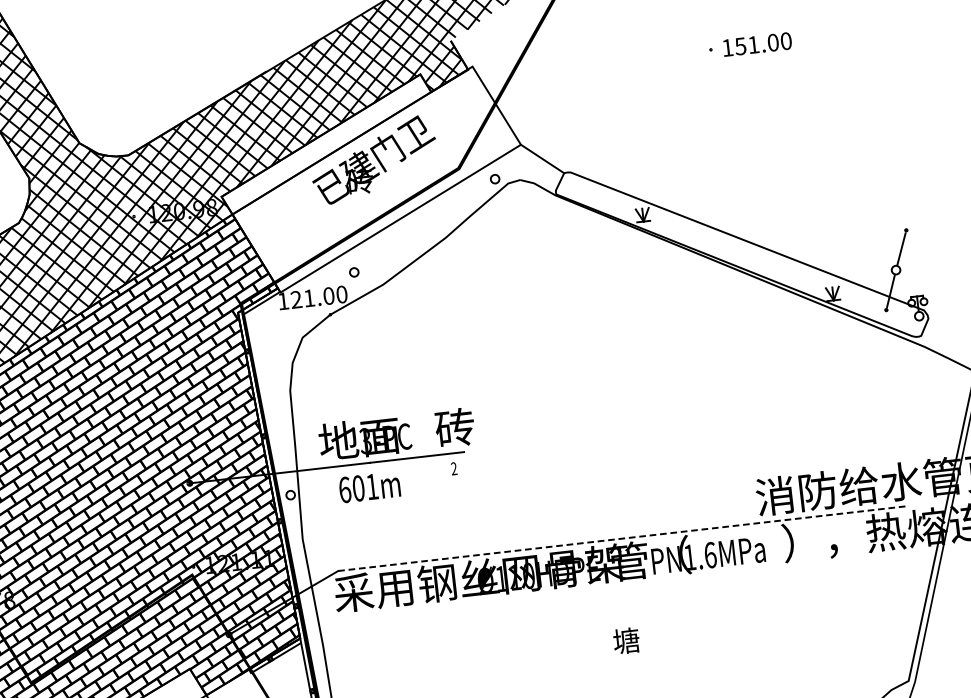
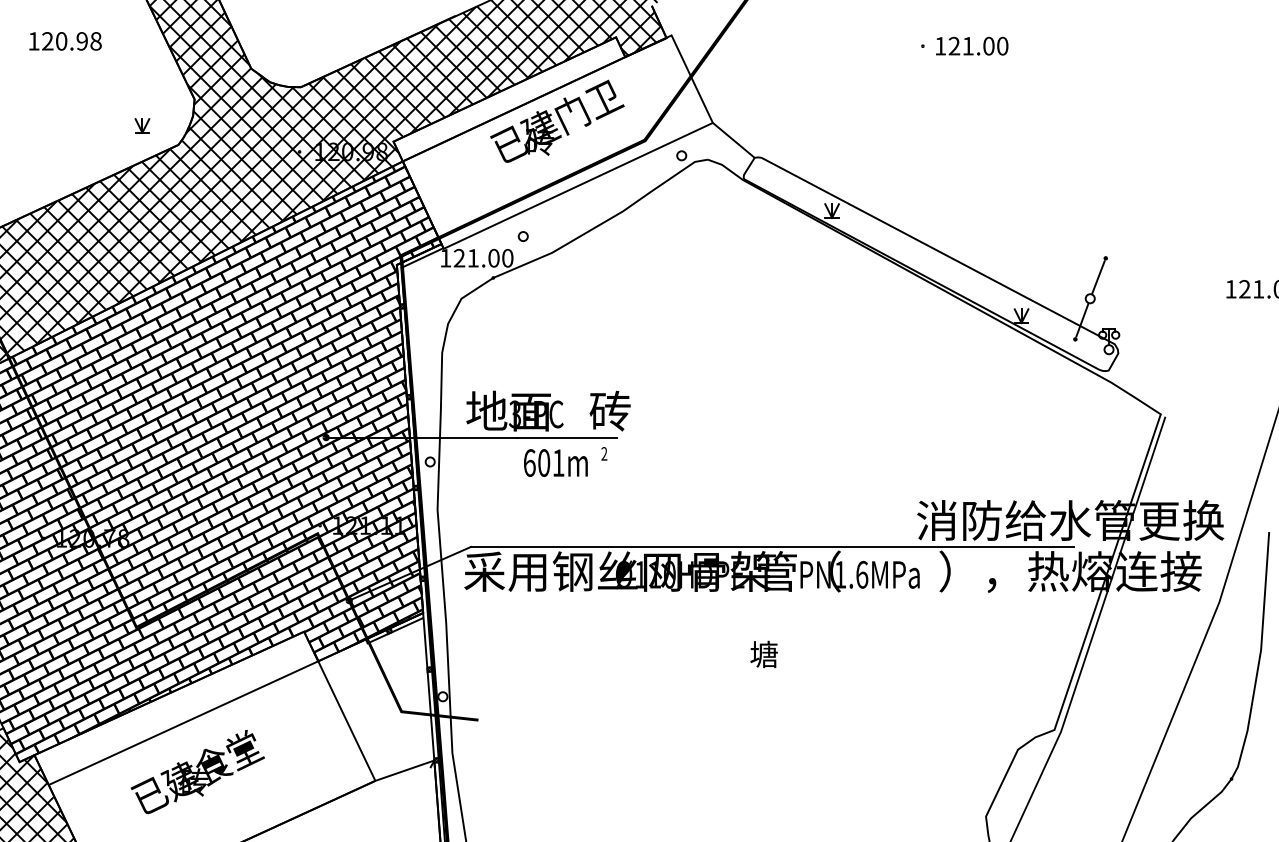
text: (740, 45) -> (954, 45), 151.00 -> 121.00
text: (369, 486) -> (555, 462), moved
line: (622, 538) -> (772, 546), dashed -> solid

